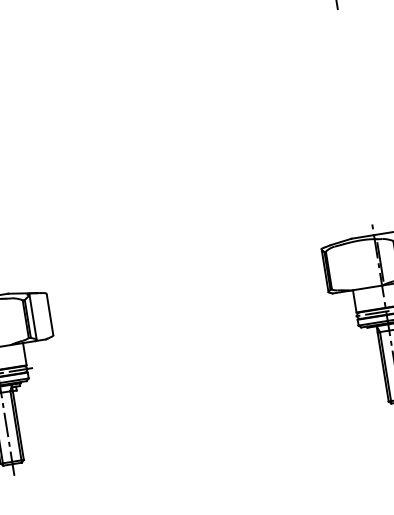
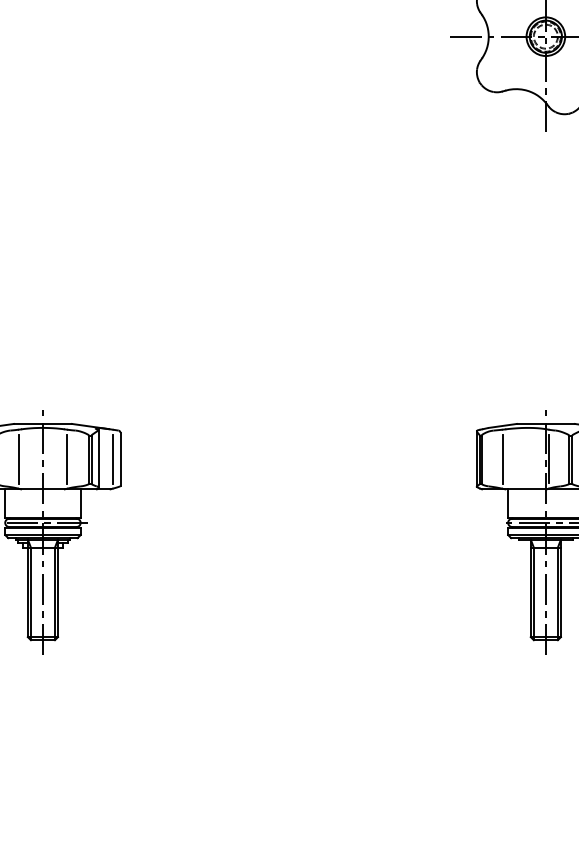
line: (344, 267) -> (502, 458), added
line: (43, 315) -> (112, 458), added
line: (9, 320) -> (67, 458), added

